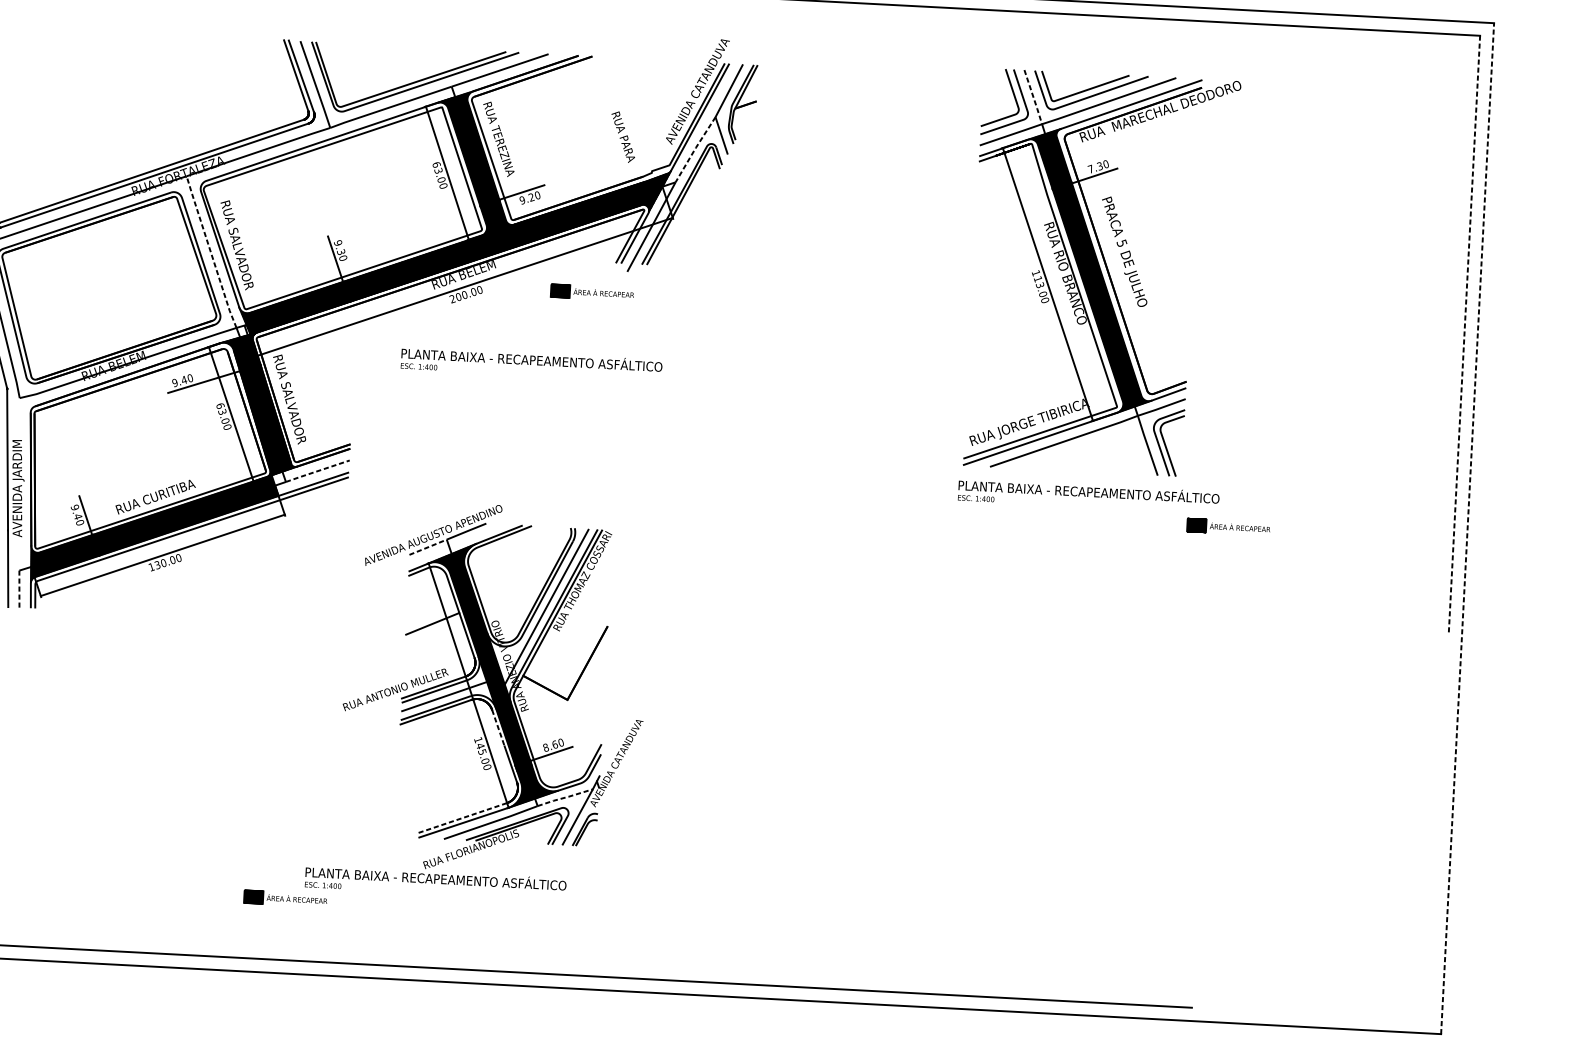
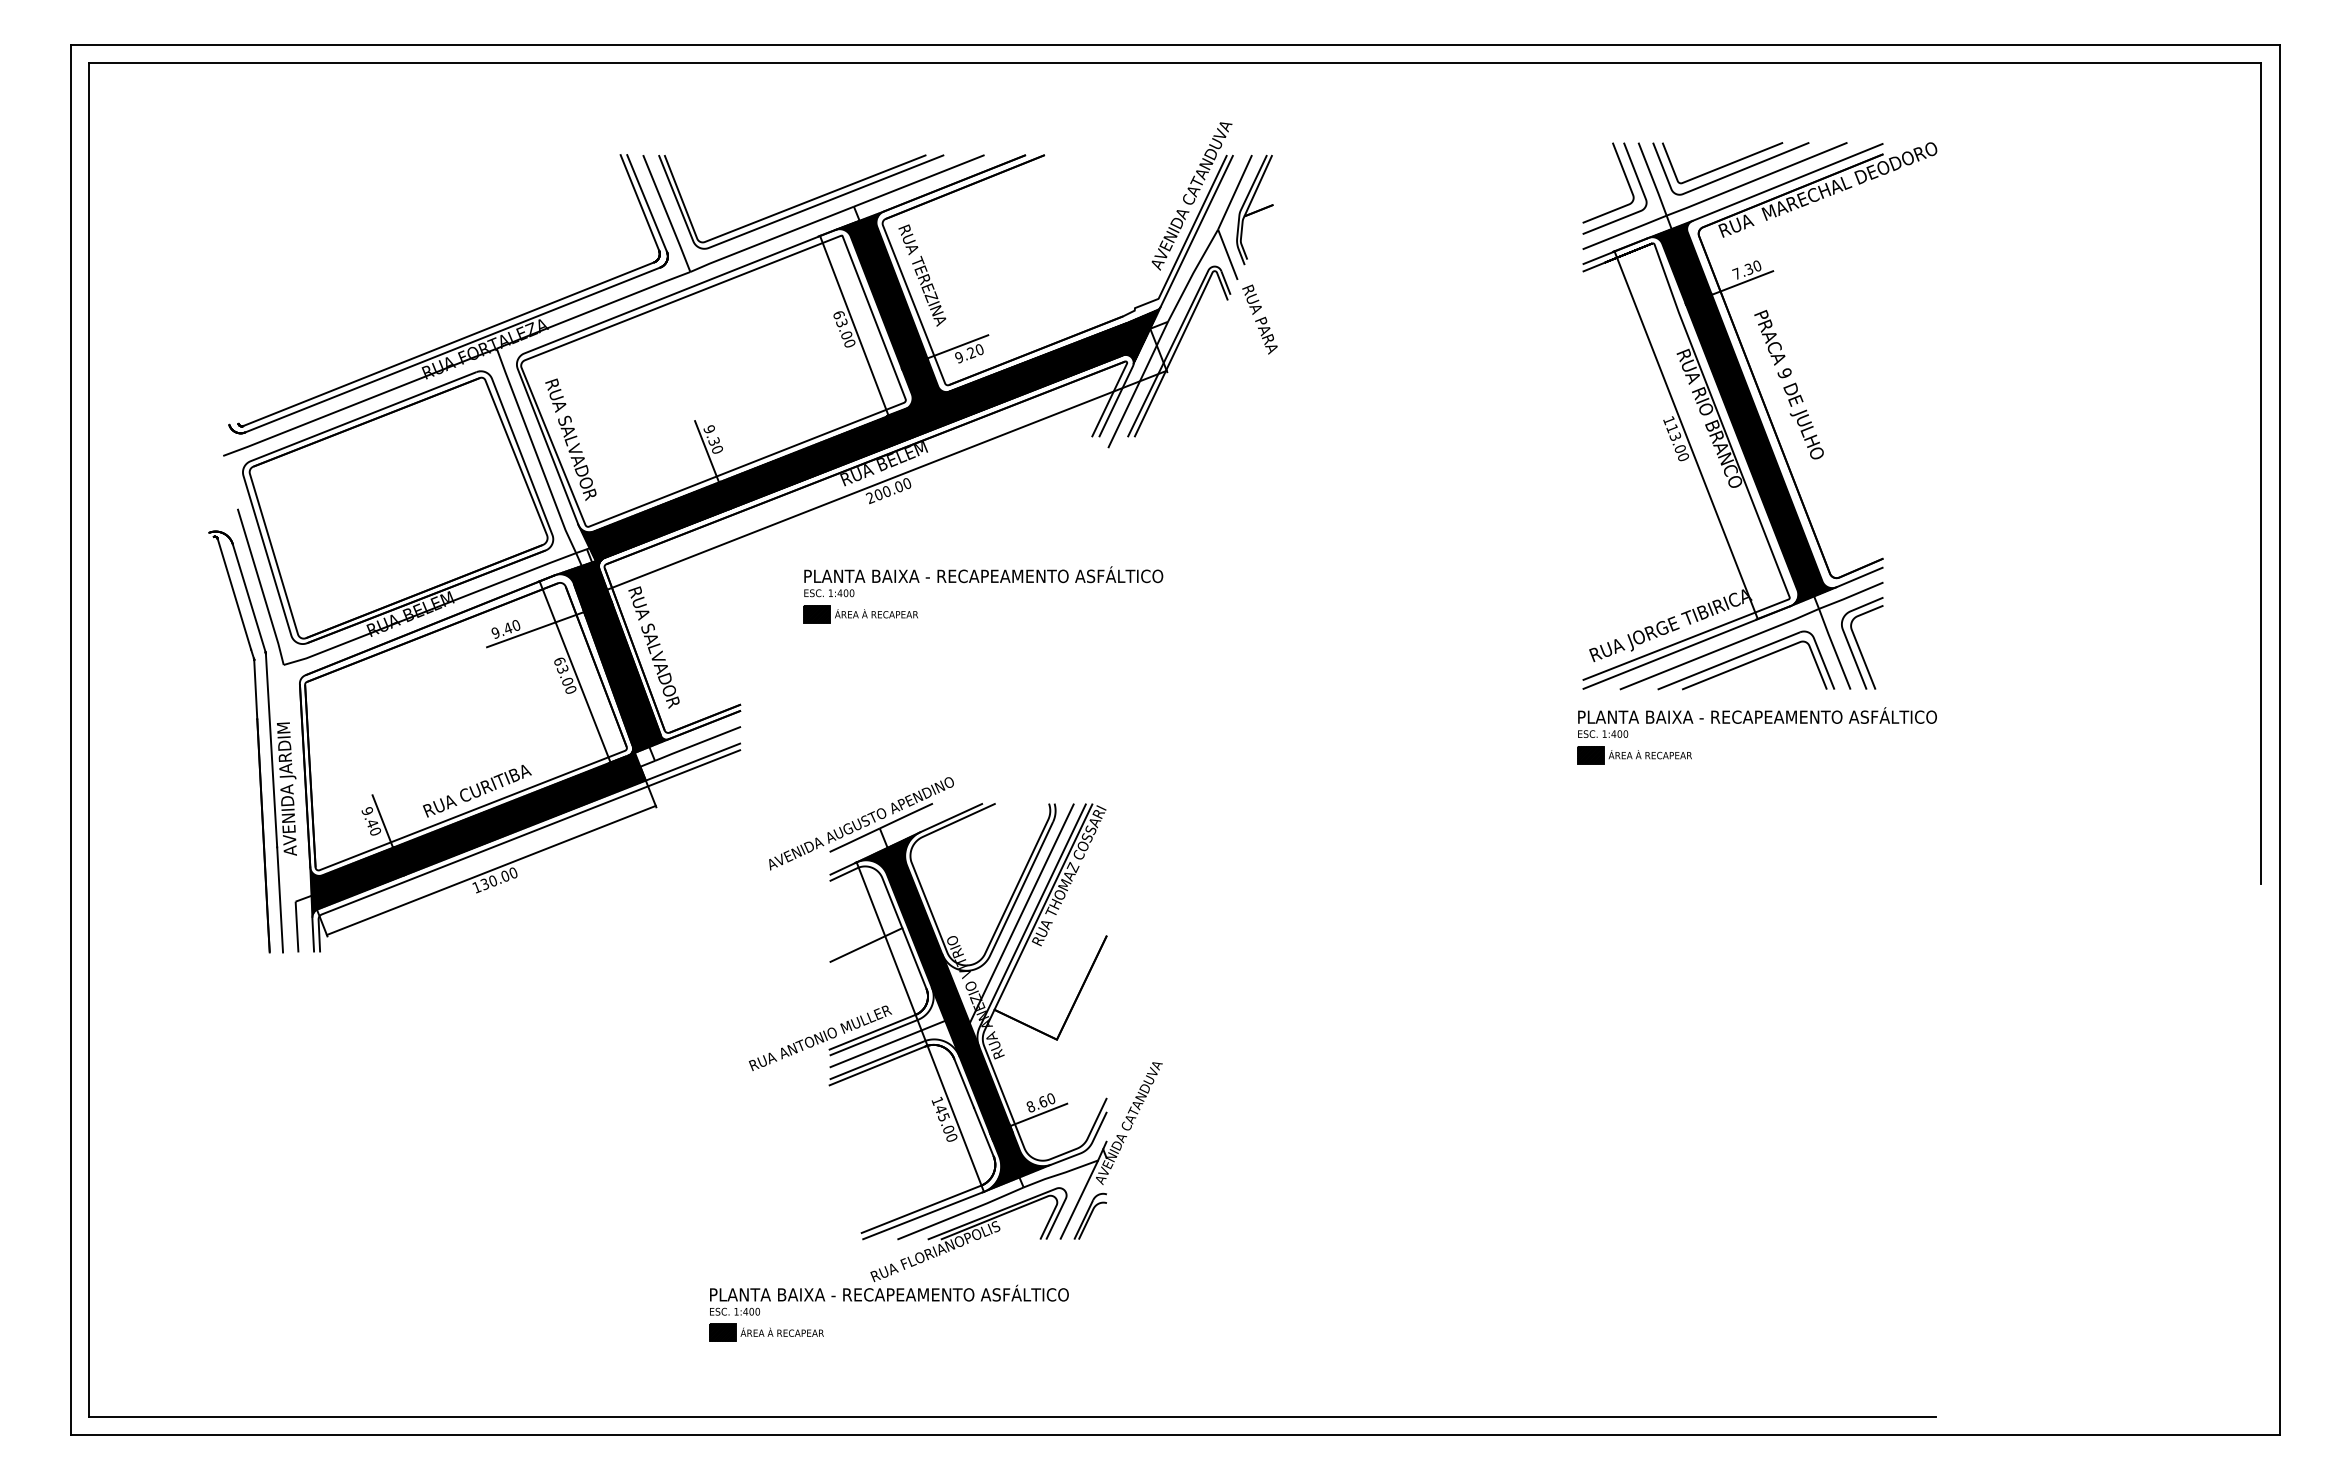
line: (1033, 97) -> (1652, 179), dashed -> solid
text: (622, 137) -> (1259, 319), moved
line: (695, 149) -> (1192, 275), dashed -> solid
text: (1121, 242) -> (1784, 372), 5 -> 9
line: (210, 251) -> (535, 450), dashed -> solid
part: (592, 292) -> (860, 614), moved
line: (1464, 333) -> (2261, 472), dashed -> solid
part: (1083, 450) -> (1746, 660), added
line: (317, 470) -> (697, 743), dashed -> solid
part: (1228, 527) -> (1634, 755), moved
line: (1467, 528) -> (2279, 739), dashed -> solid
line: (427, 547) -> (854, 840), dashed -> solid
line: (19, 588) -> (297, 926), dashed -> solid
line: (498, 728) -> (964, 1083), dashed -> solid
line: (565, 797) -> (1060, 1173), dashed -> solid
line: (462, 818) -> (921, 1209), dashed -> solid
part: (285, 898) -> (766, 1332), moved

